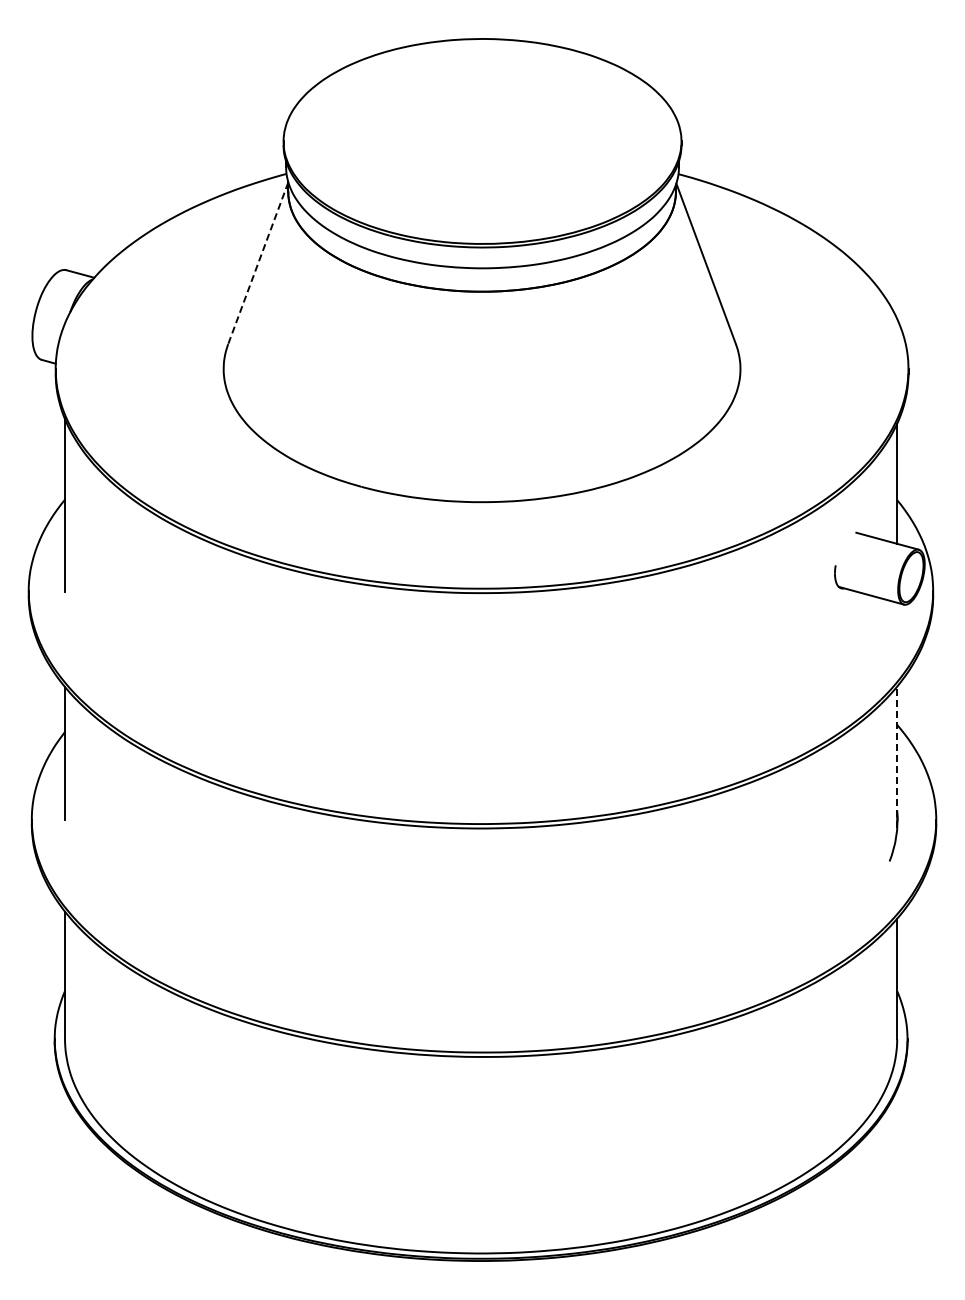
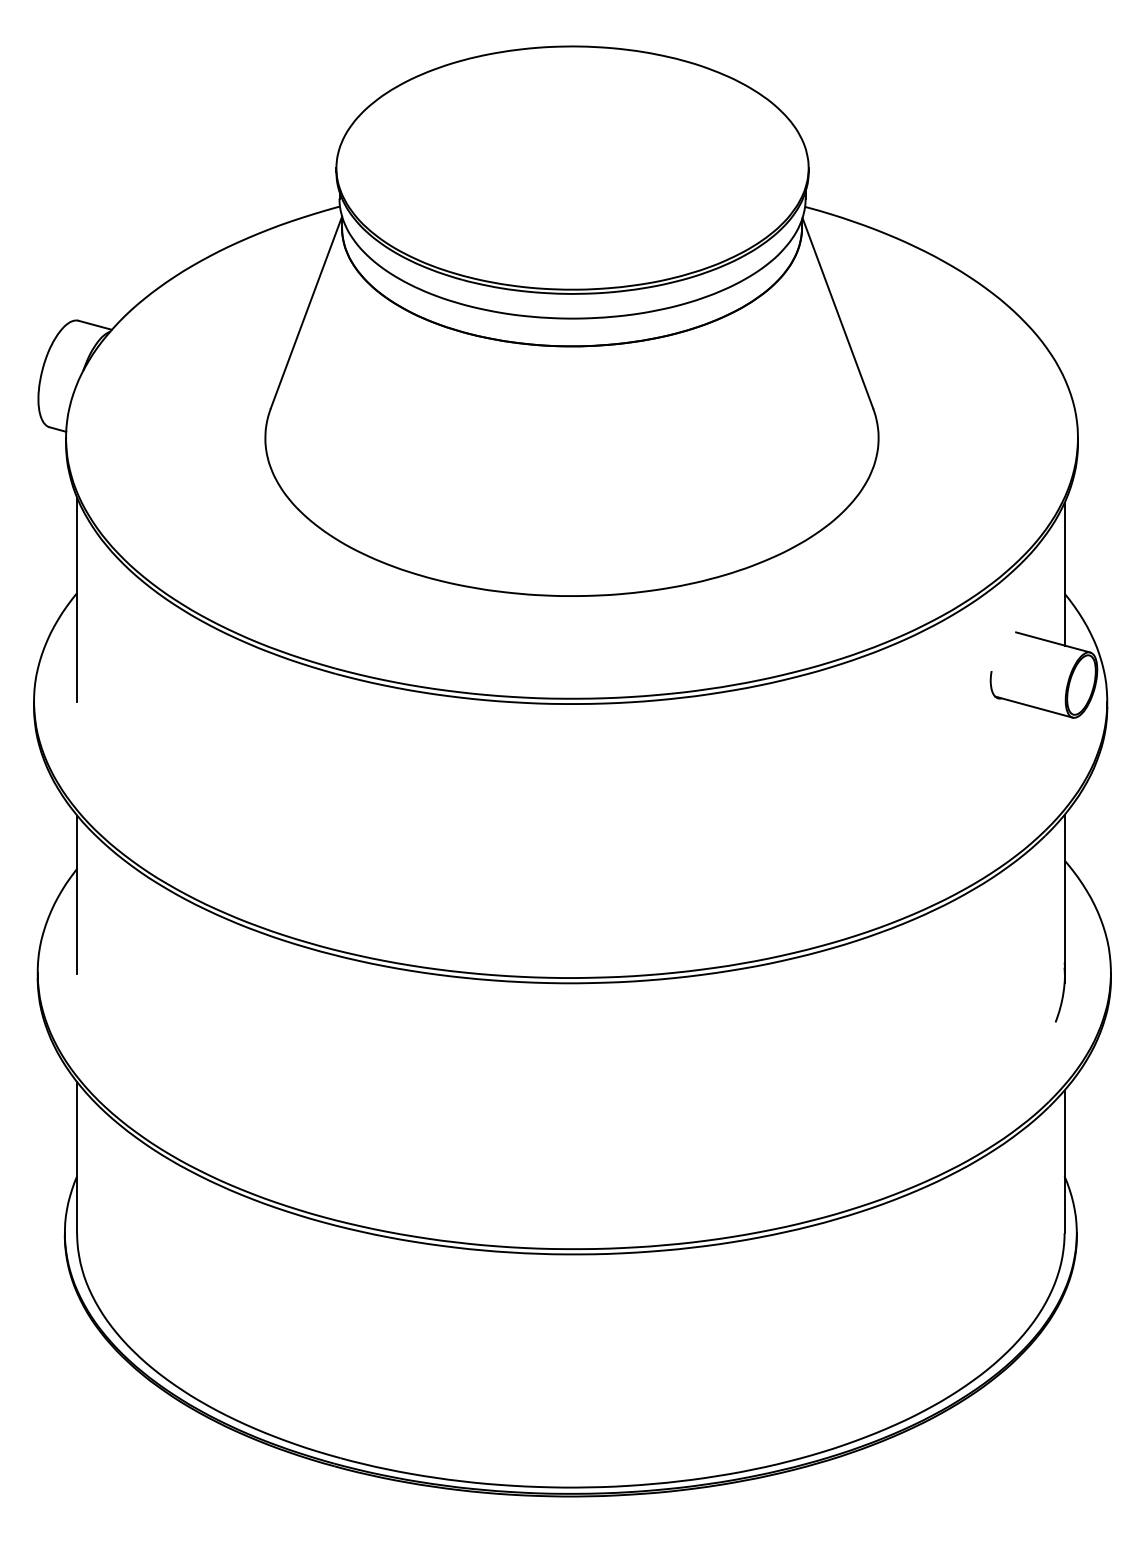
line: (258, 263) -> (306, 312), dashed -> solid
line: (897, 757) -> (1064, 899), dashed -> solid

